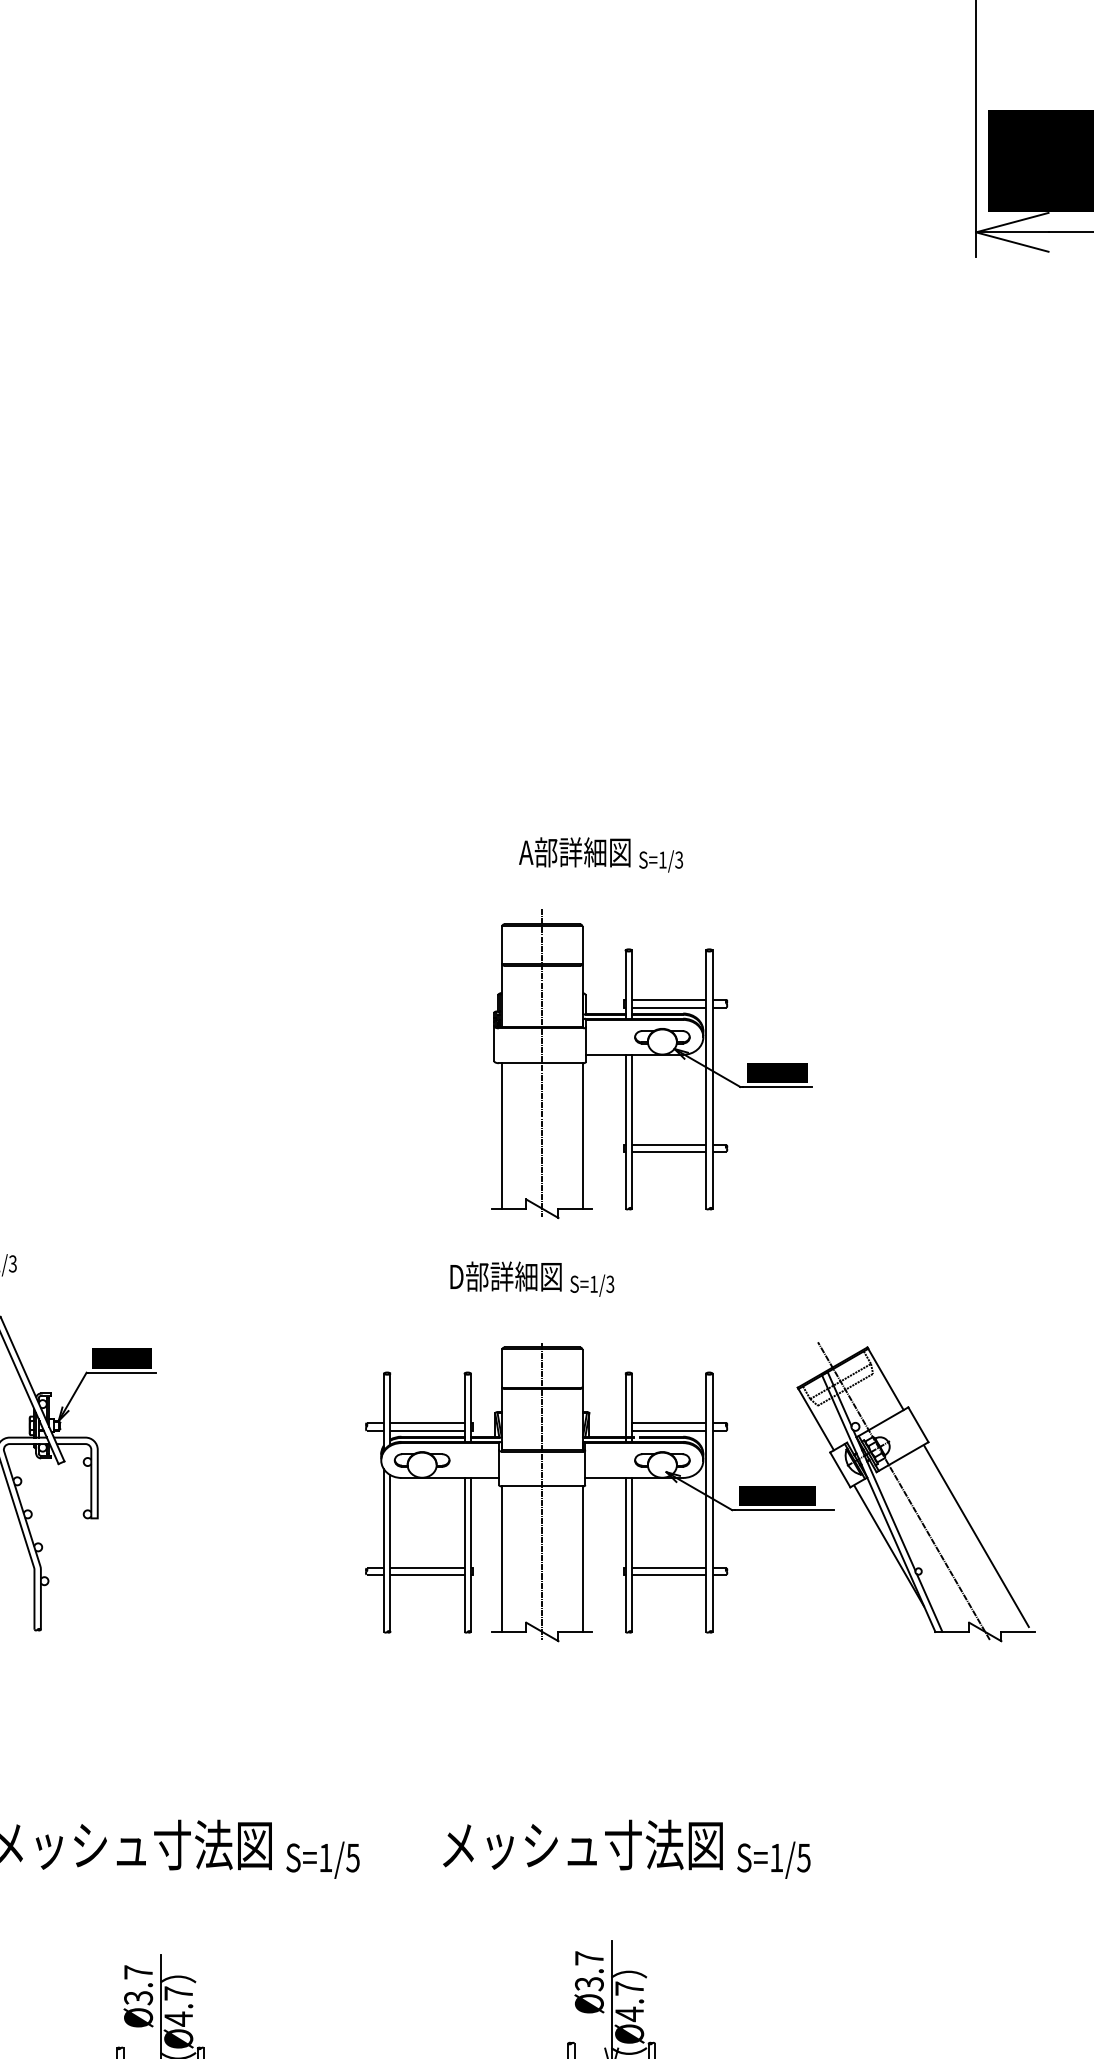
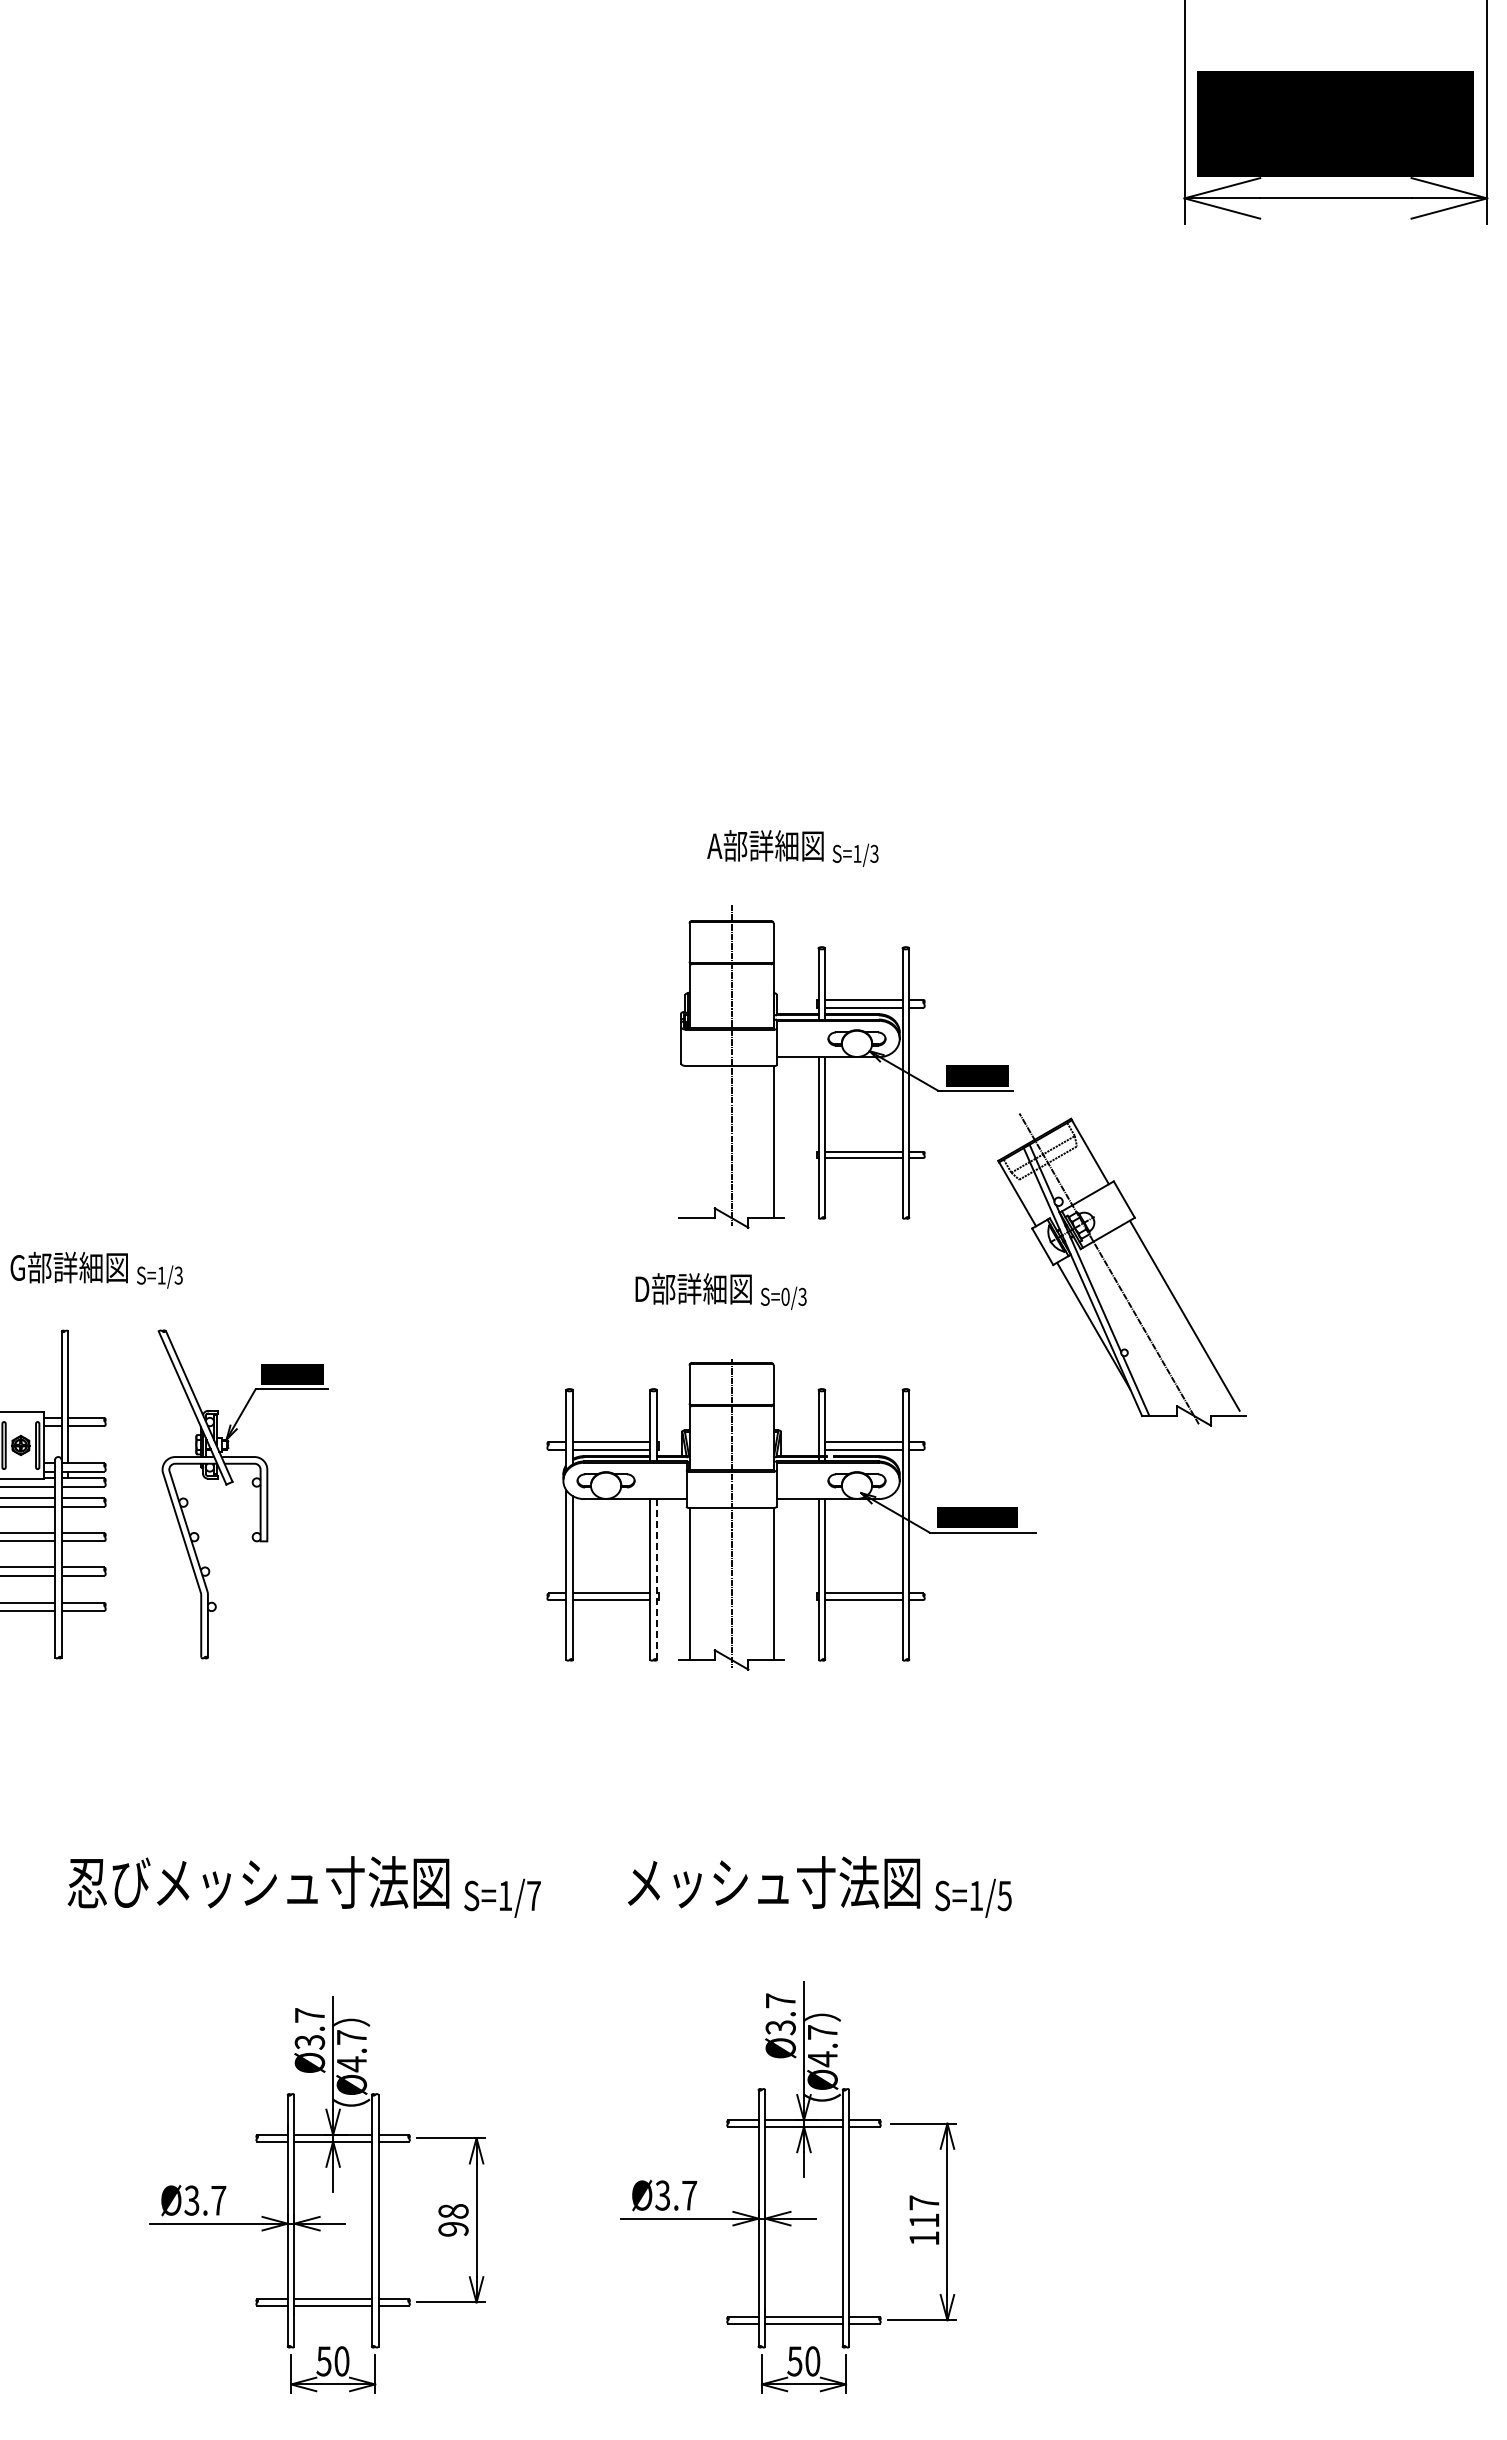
line: (502, 1135) -> (689, 1141), removed
text: (593, 1283) -> (785, 1296), S=1/3 -> S=0/3
part: (909, 1497) -> (1114, 1275), moved
line: (470, 1554) -> (656, 1579), solid -> dashed
text: (352, 1858) -> (533, 1896), S=1/5 -> S=1/7

